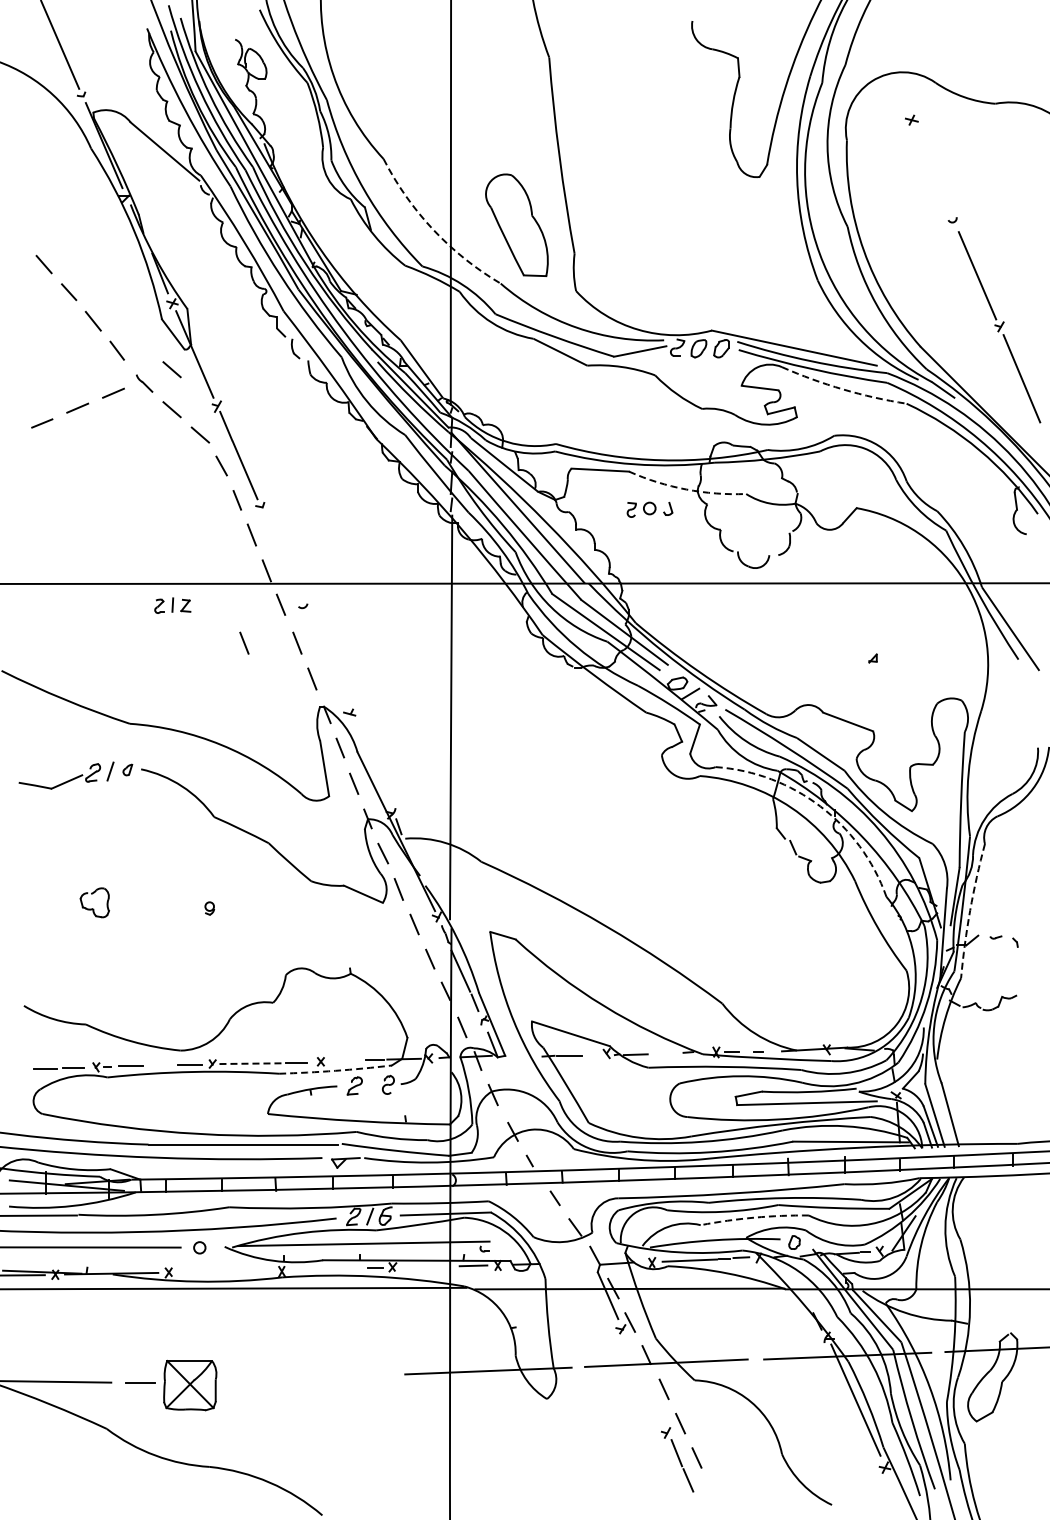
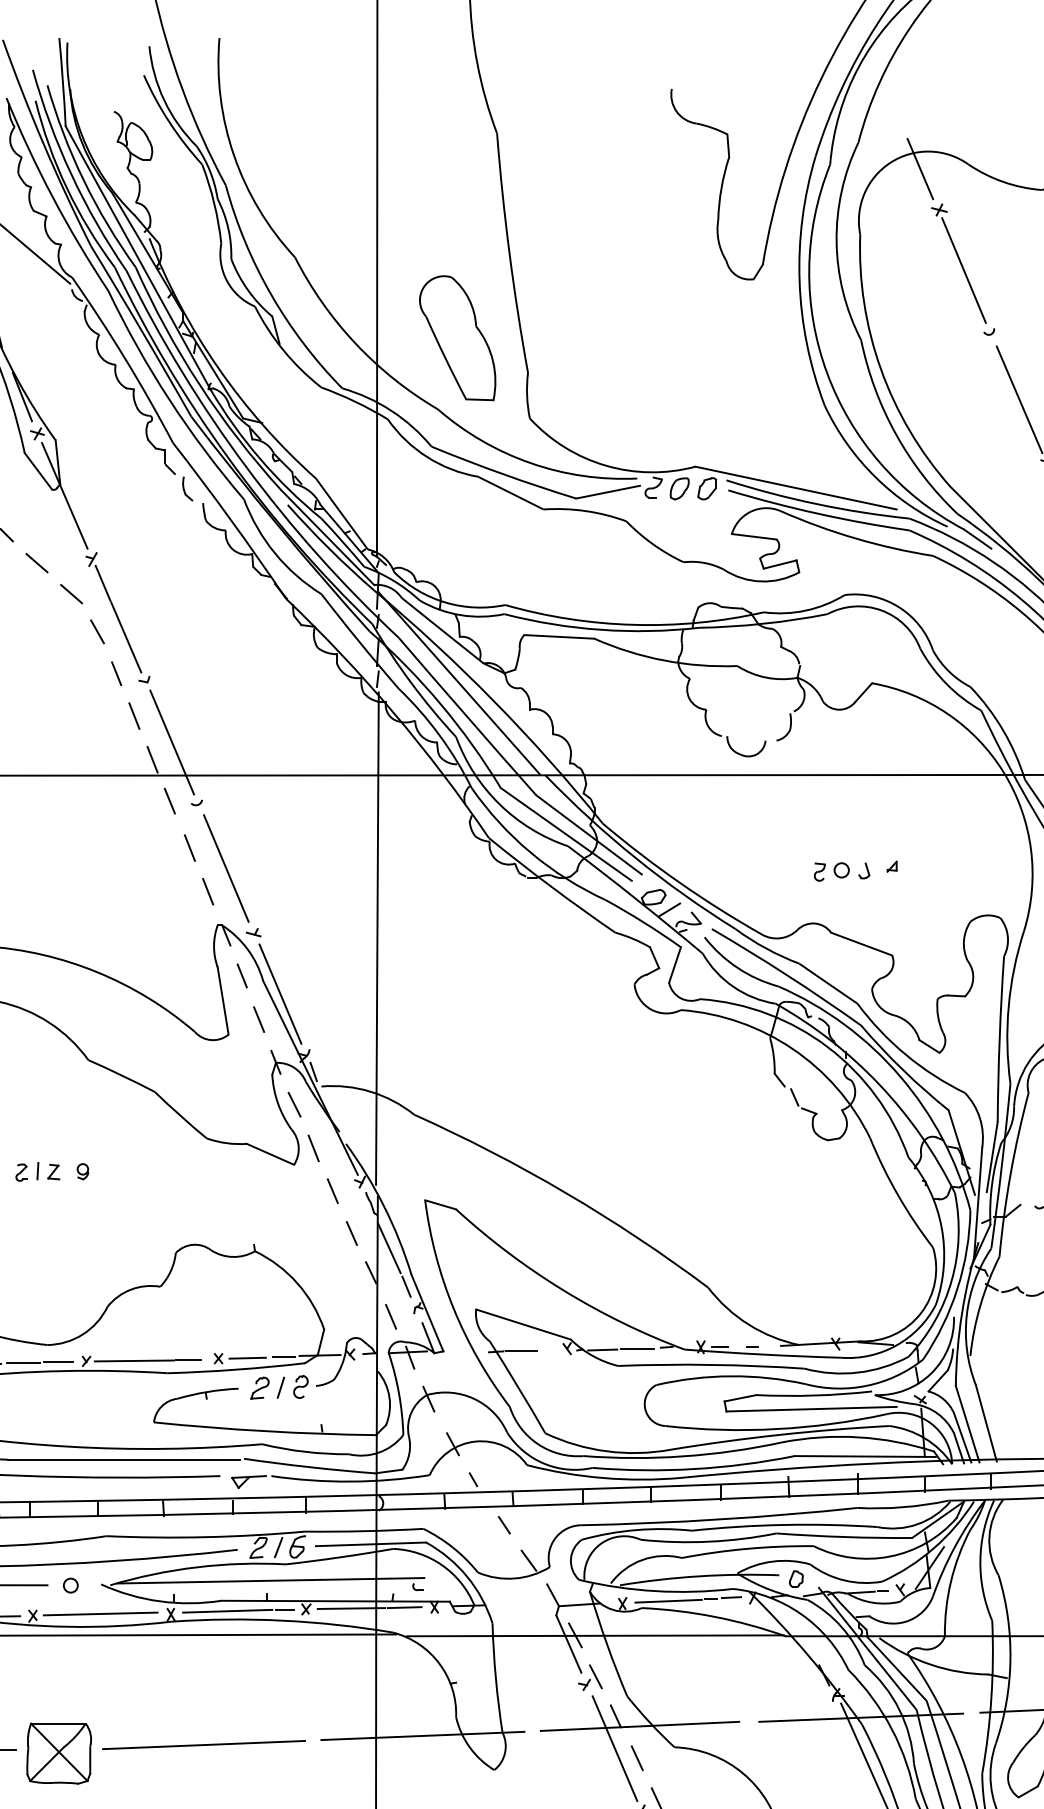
line: (895, 86) -> (919, 168), added
line: (931, 169) -> (963, 270), added
arc: (433, 229) -> (355, 343), dashed -> solid
line: (171, 369) -> (36, 514), removed
arc: (843, 389) -> (856, 538), dashed -> solid
arc: (686, 489) -> (664, 660), dashed -> solid
part: (649, 509) -> (841, 871), moved
line: (282, 556) -> (171, 742), added
part: (172, 605) -> (37, 1171), moved
line: (244, 642) -> (125, 847), removed
line: (327, 659) -> (226, 867), added
line: (371, 762) -> (280, 993), added
arc: (820, 806) -> (828, 1047), dashed -> solid
arc: (970, 910) -> (1010, 1174), dashed -> solid
line: (663, 1053) -> (636, 1348), added
line: (344, 1061) -> (247, 1358), added
line: (252, 1063) -> (135, 1360), dashed -> solid
line: (160, 1065) -> (22, 1363), added
arc: (335, 1070) -> (236, 1369), dashed -> solid
line: (371, 1085) -> (280, 1387), added
arc: (754, 1217) -> (747, 1548), dashed -> solid
line: (429, 1266) -> (351, 1608), added
line: (327, 1268) -> (226, 1610), added
line: (223, 1270) -> (99, 1613), added
line: (308, 1378) -> (203, 1745), added
line: (645, 1381) -> (614, 1748), added

